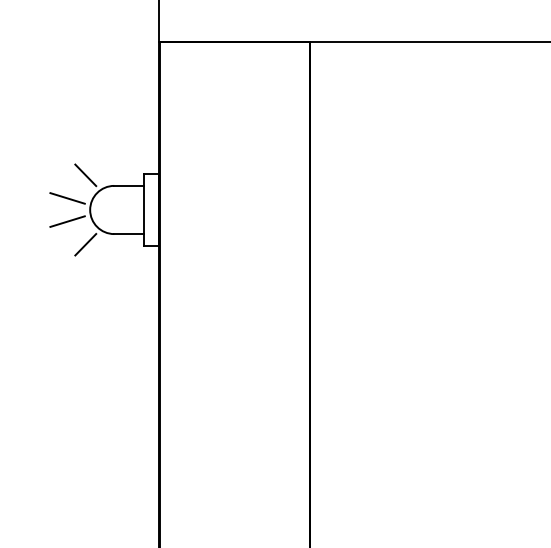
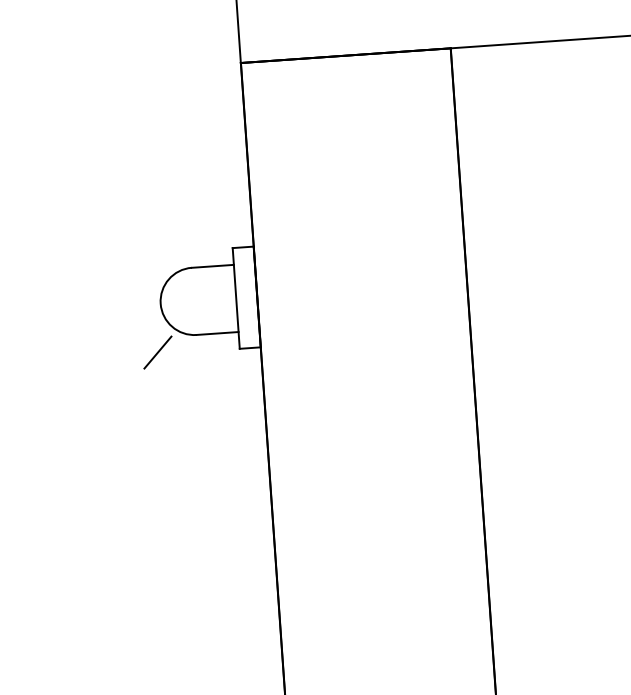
line: (85, 175) -> (150, 256), removed
line: (67, 198) -> (127, 289), removed
line: (67, 221) -> (130, 321), removed

